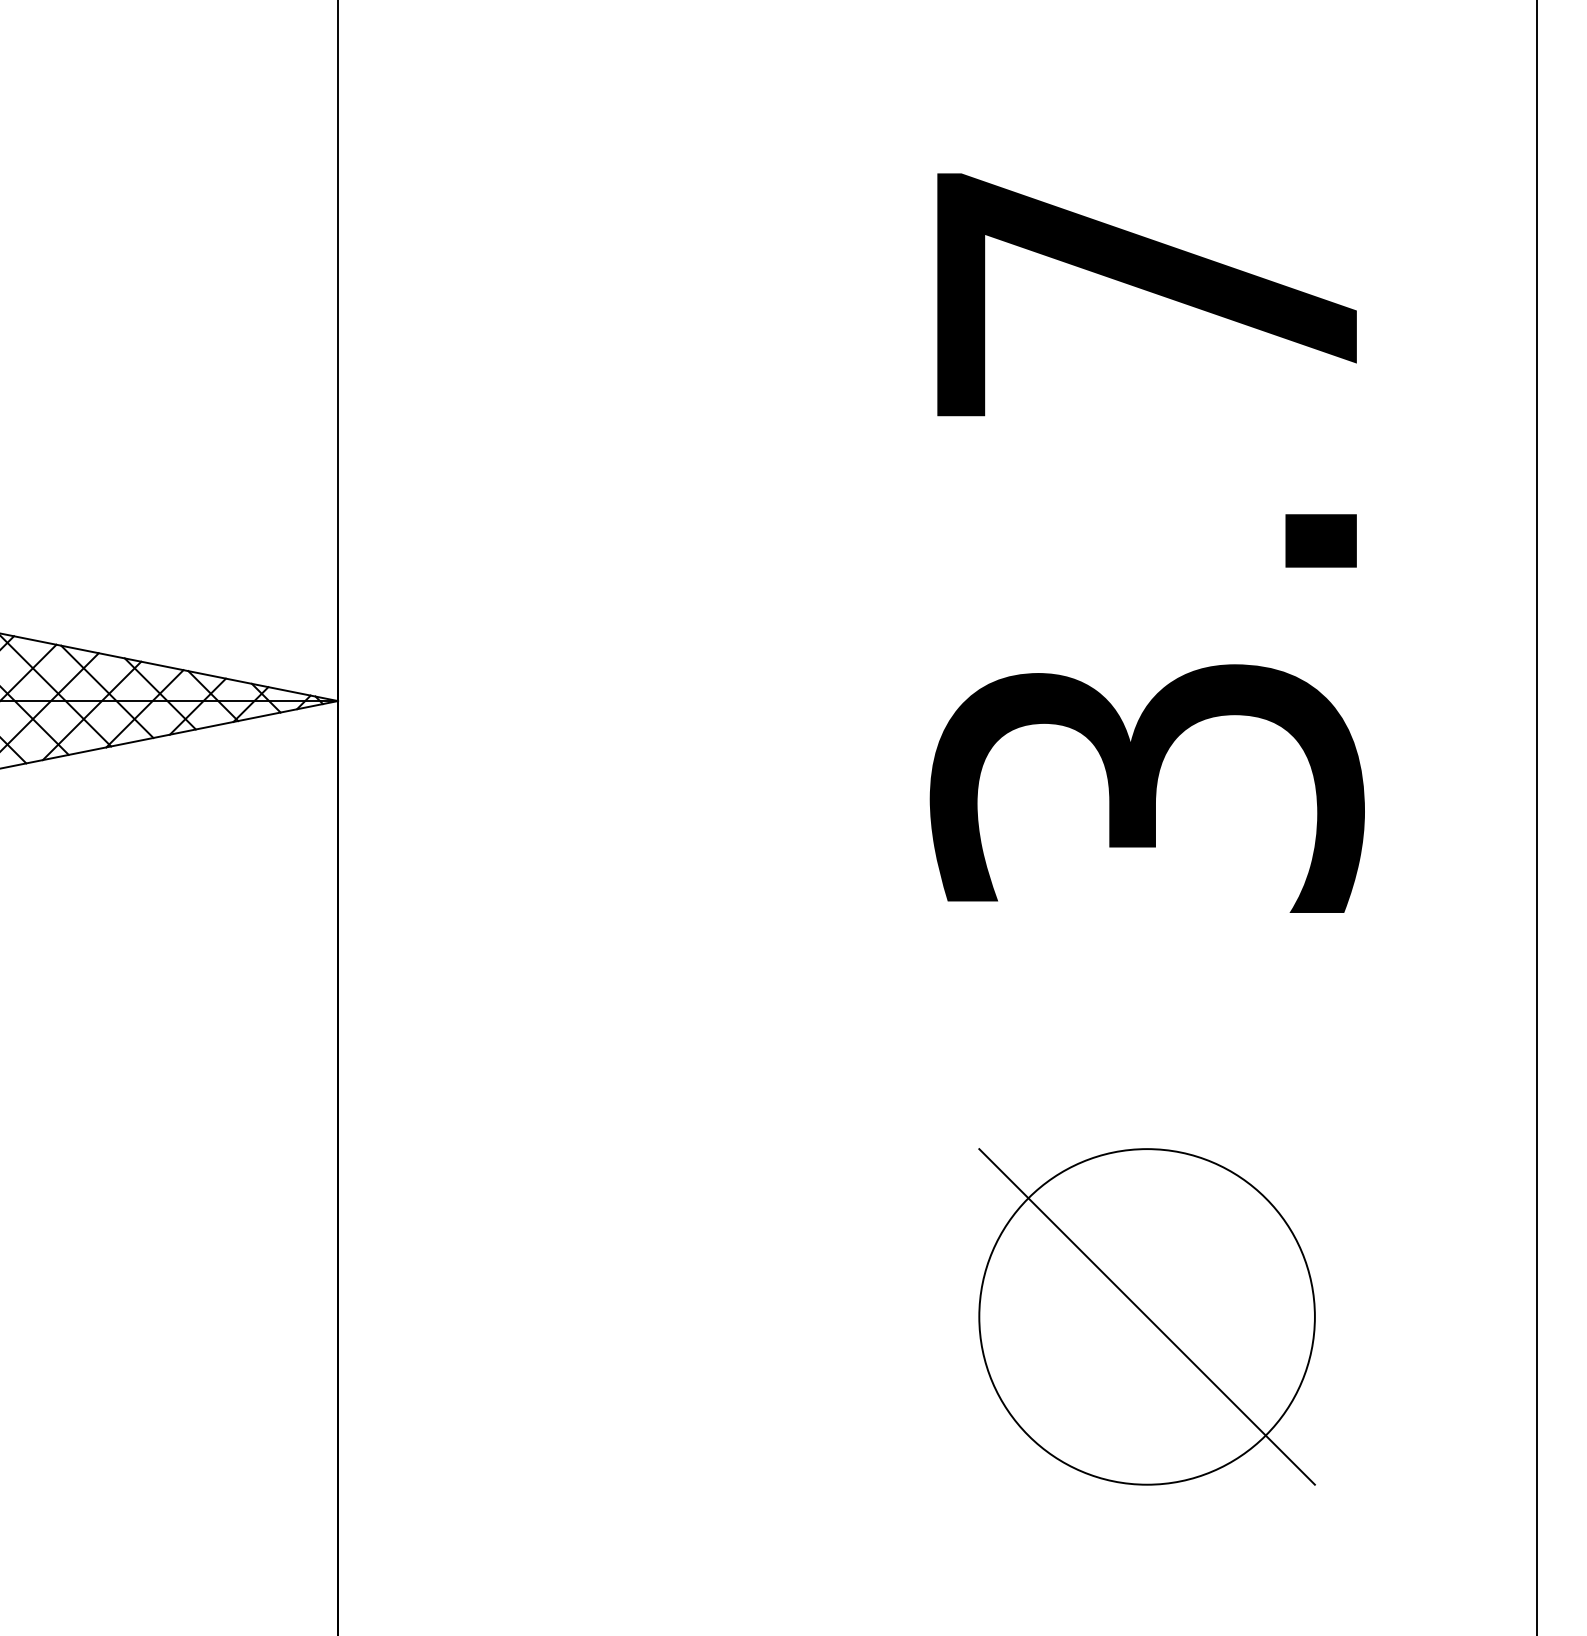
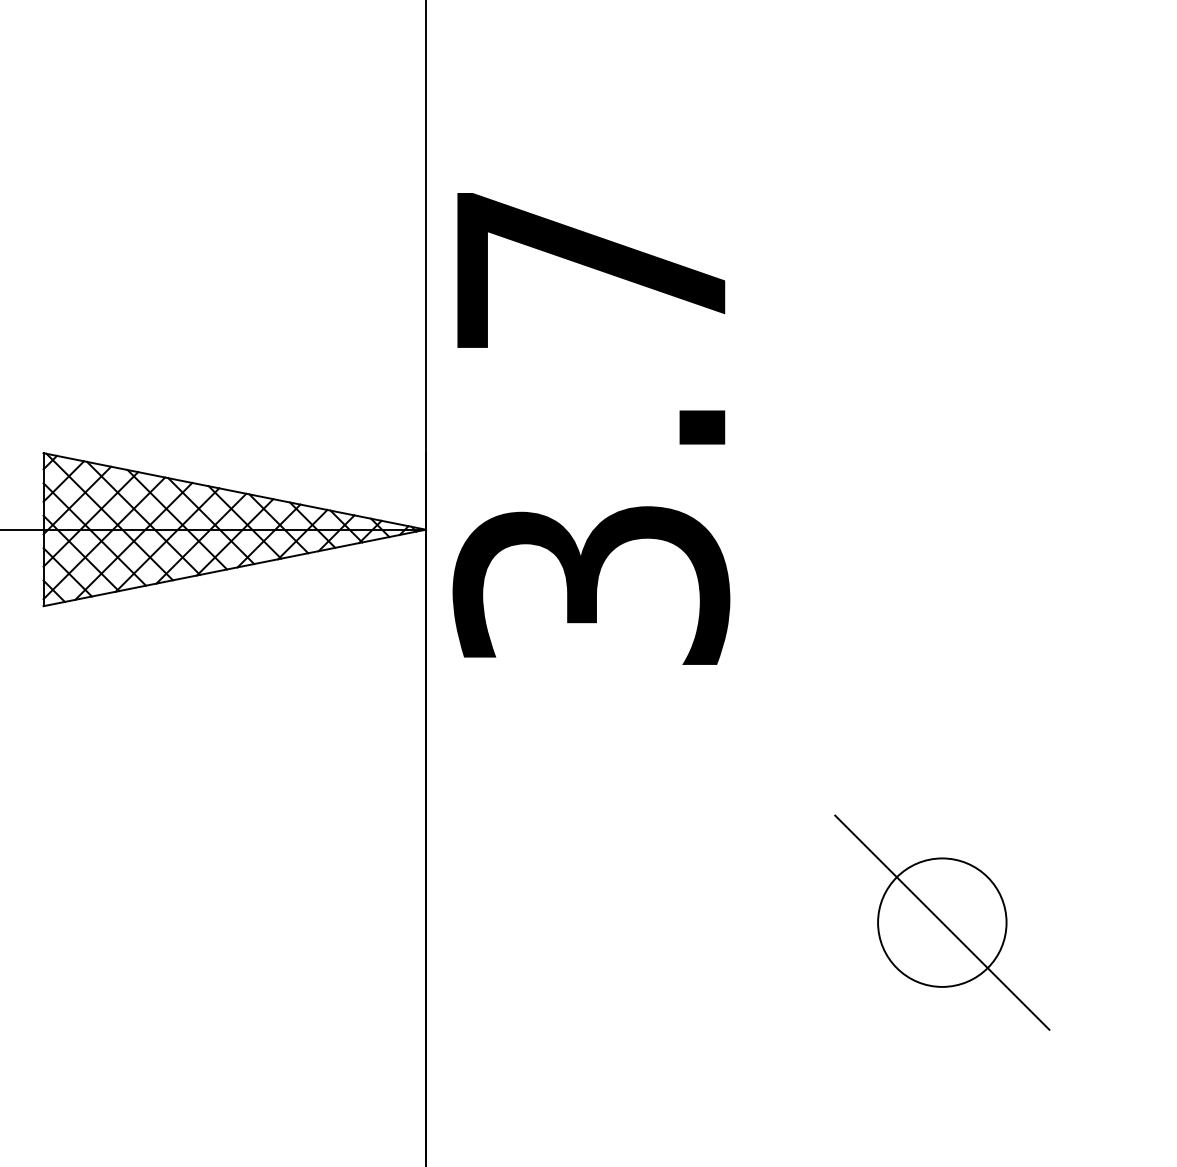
text: (1147, 542) -> (591, 428), moved
circle: (1147, 1316) -> (942, 922), size x0.6

